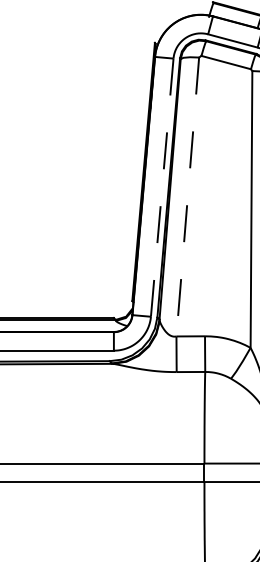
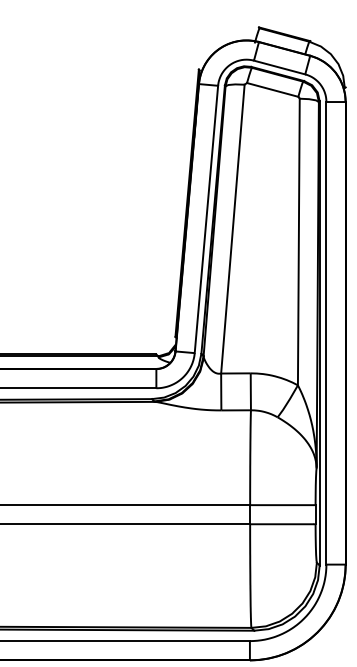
line: (162, 187) -> (206, 219), dashed -> solid
line: (187, 197) -> (232, 229), dashed -> solid

